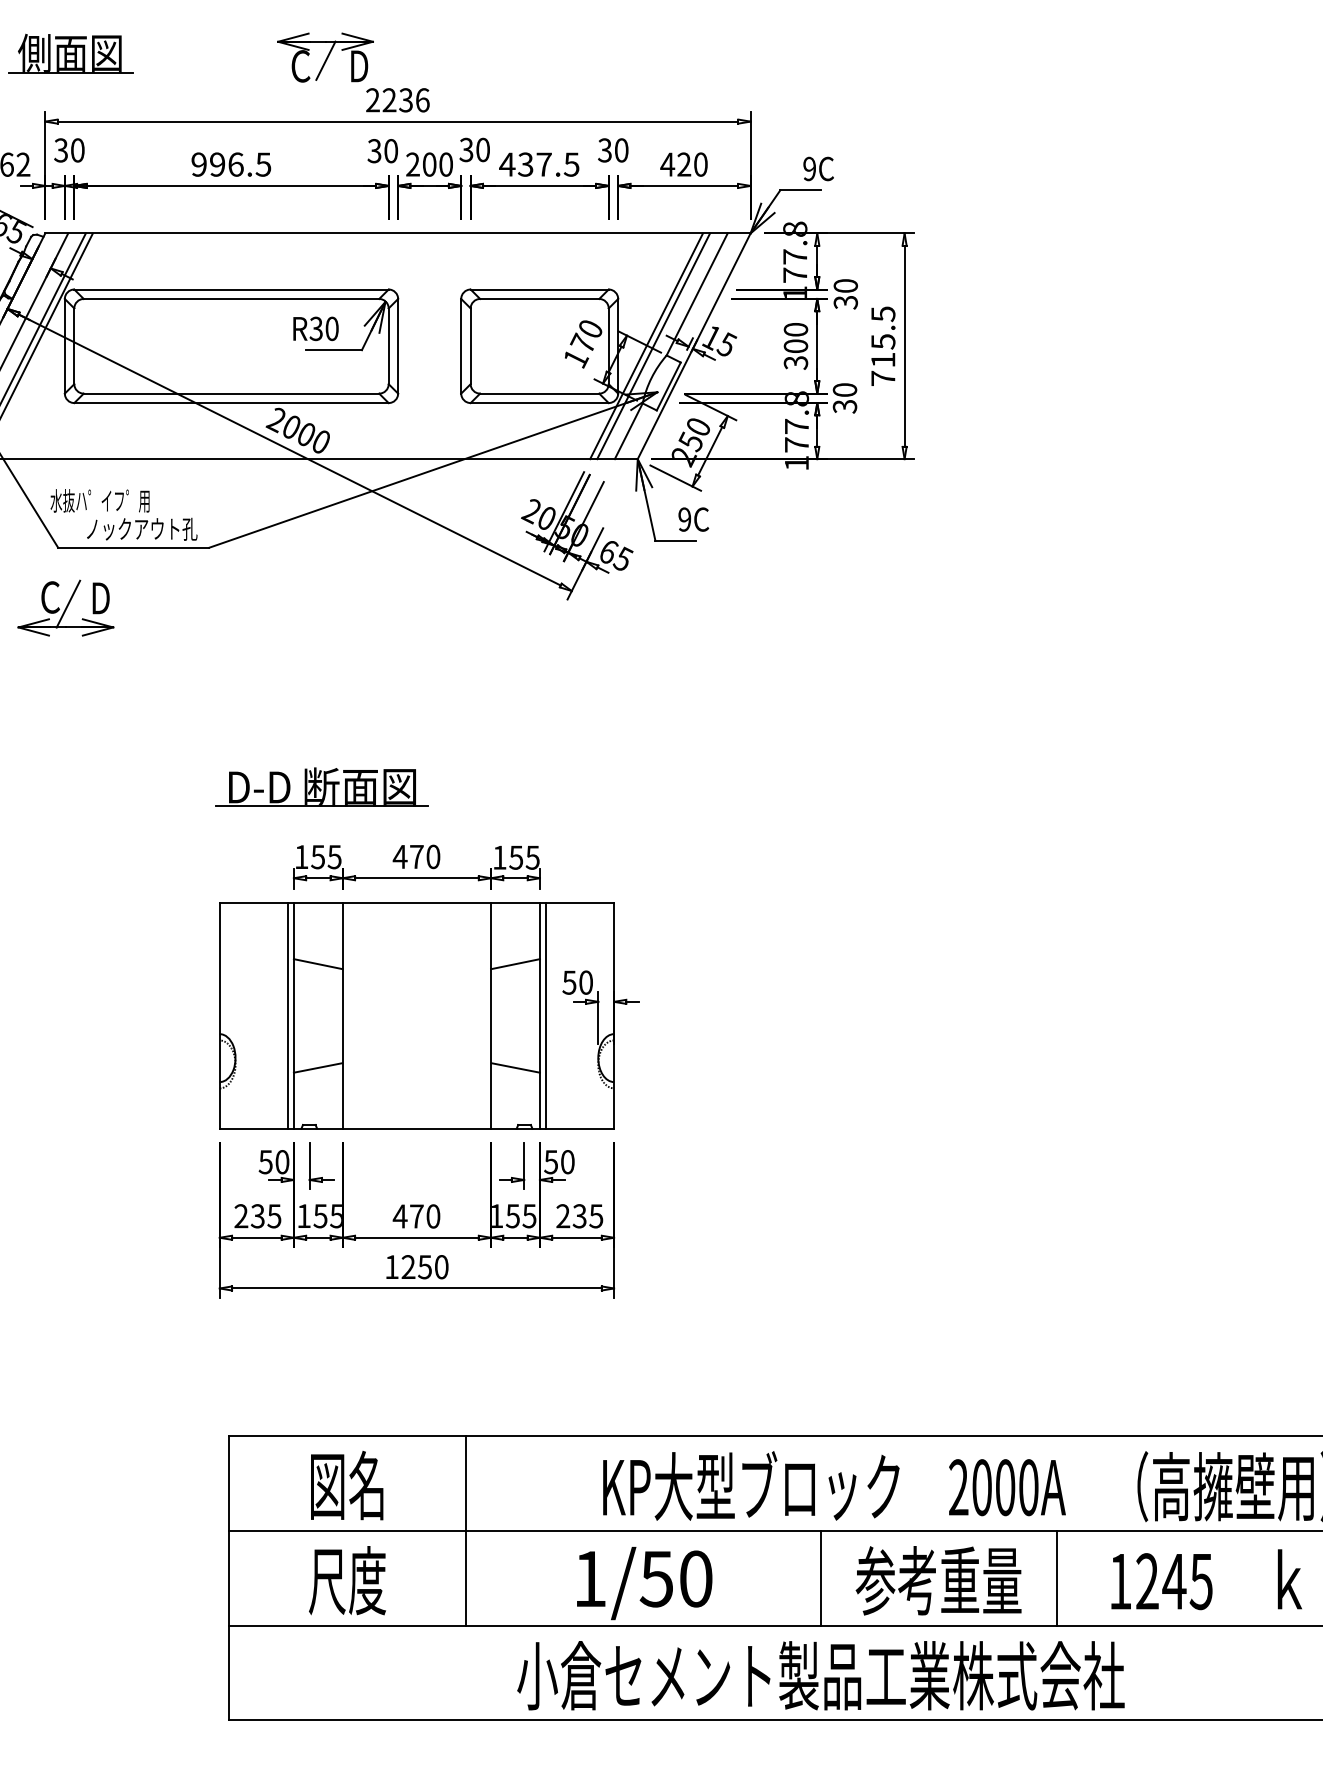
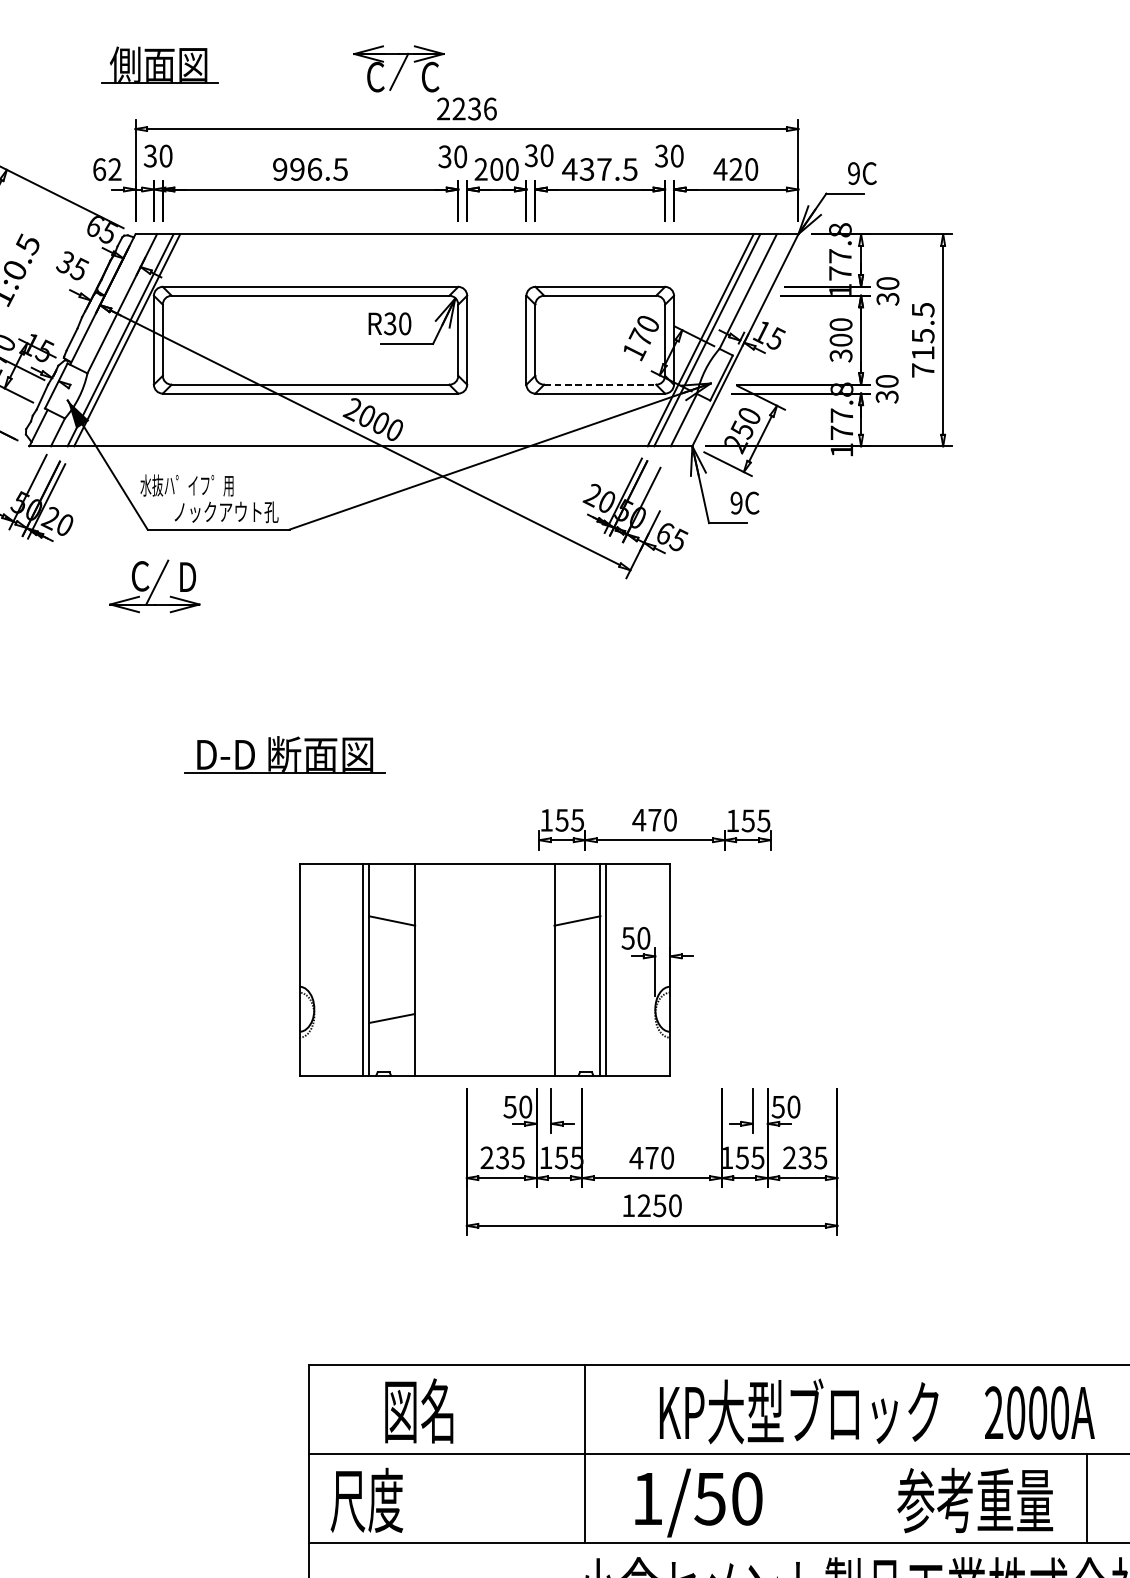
text: (359, 66) -> (430, 77), D -> C
line: (539, 393) -> (600, 384), solid -> dashed
part: (321, 786) -> (284, 753), moved
part: (416, 866) -> (654, 829), moved
line: (515, 1067) -> (577, 1018), removed
part: (416, 1220) -> (651, 1161), moved
line: (465, 1530) -> (584, 1453), moved
line: (820, 1578) -> (864, 1498), removed
text: (347, 1580) -> (366, 1500), moved

